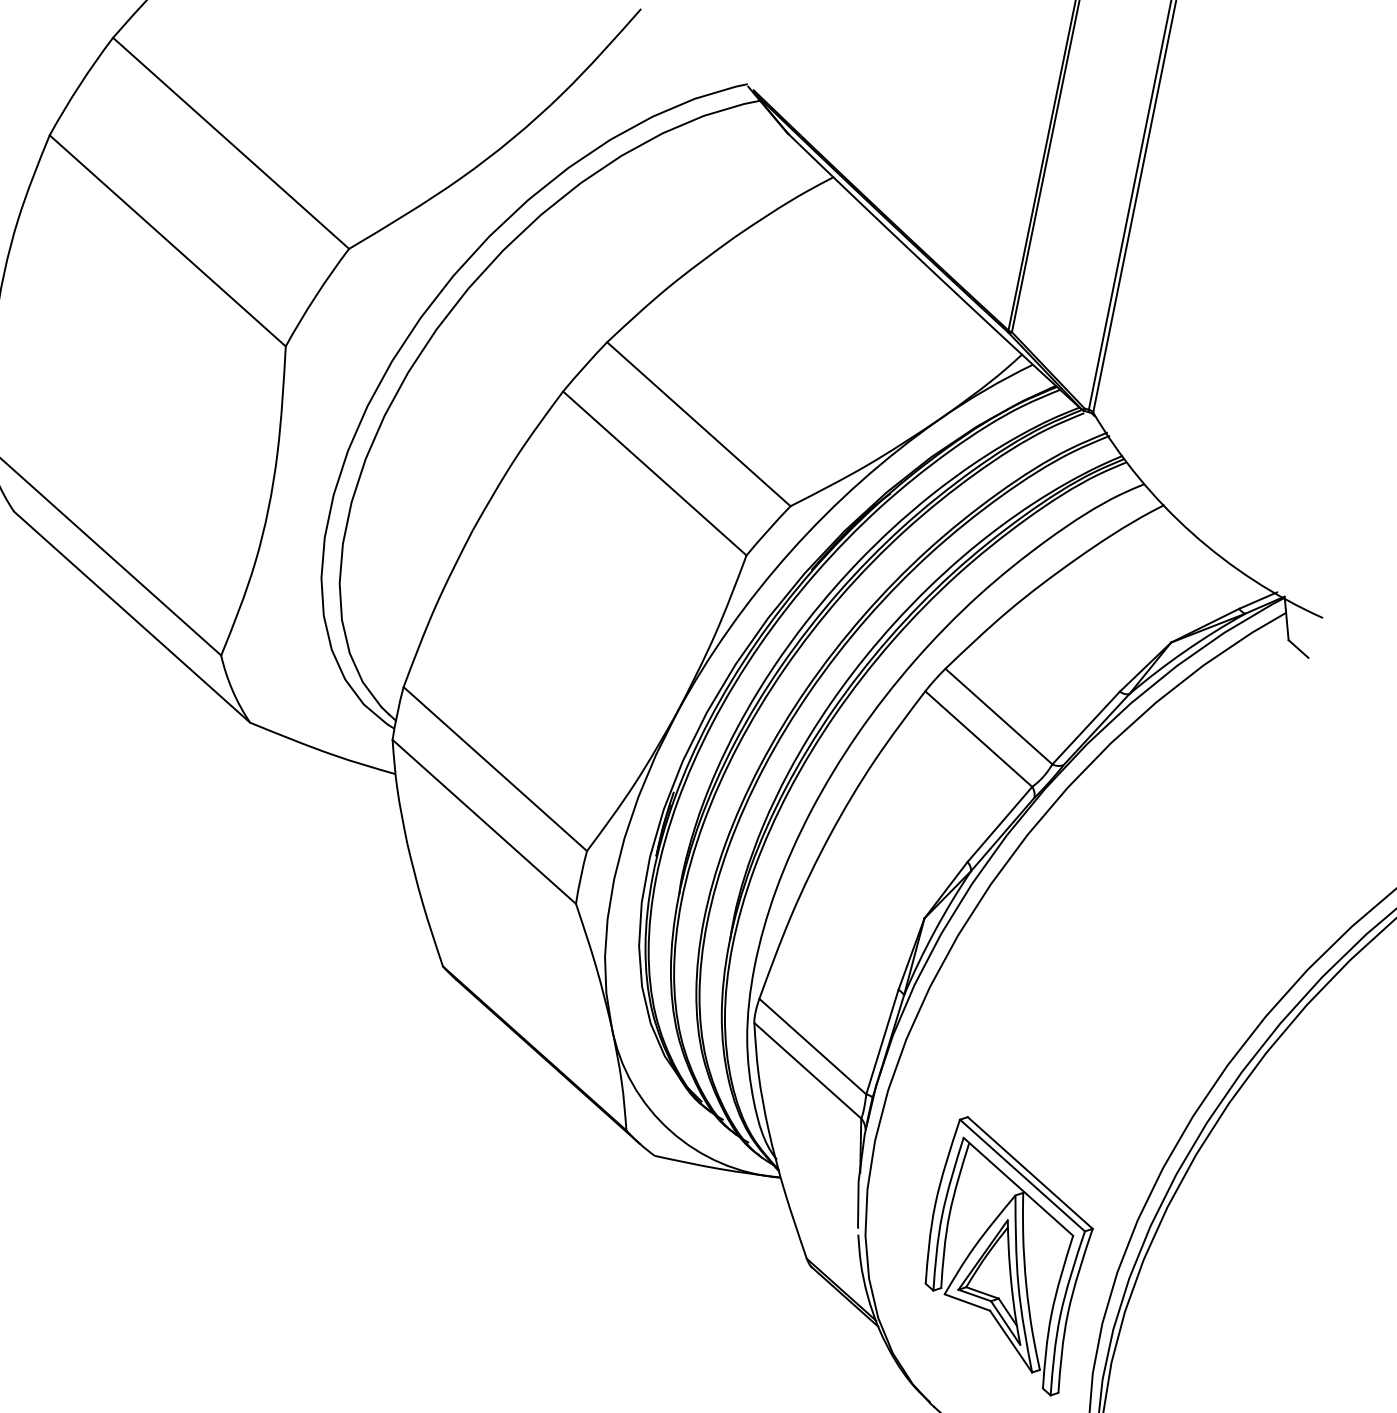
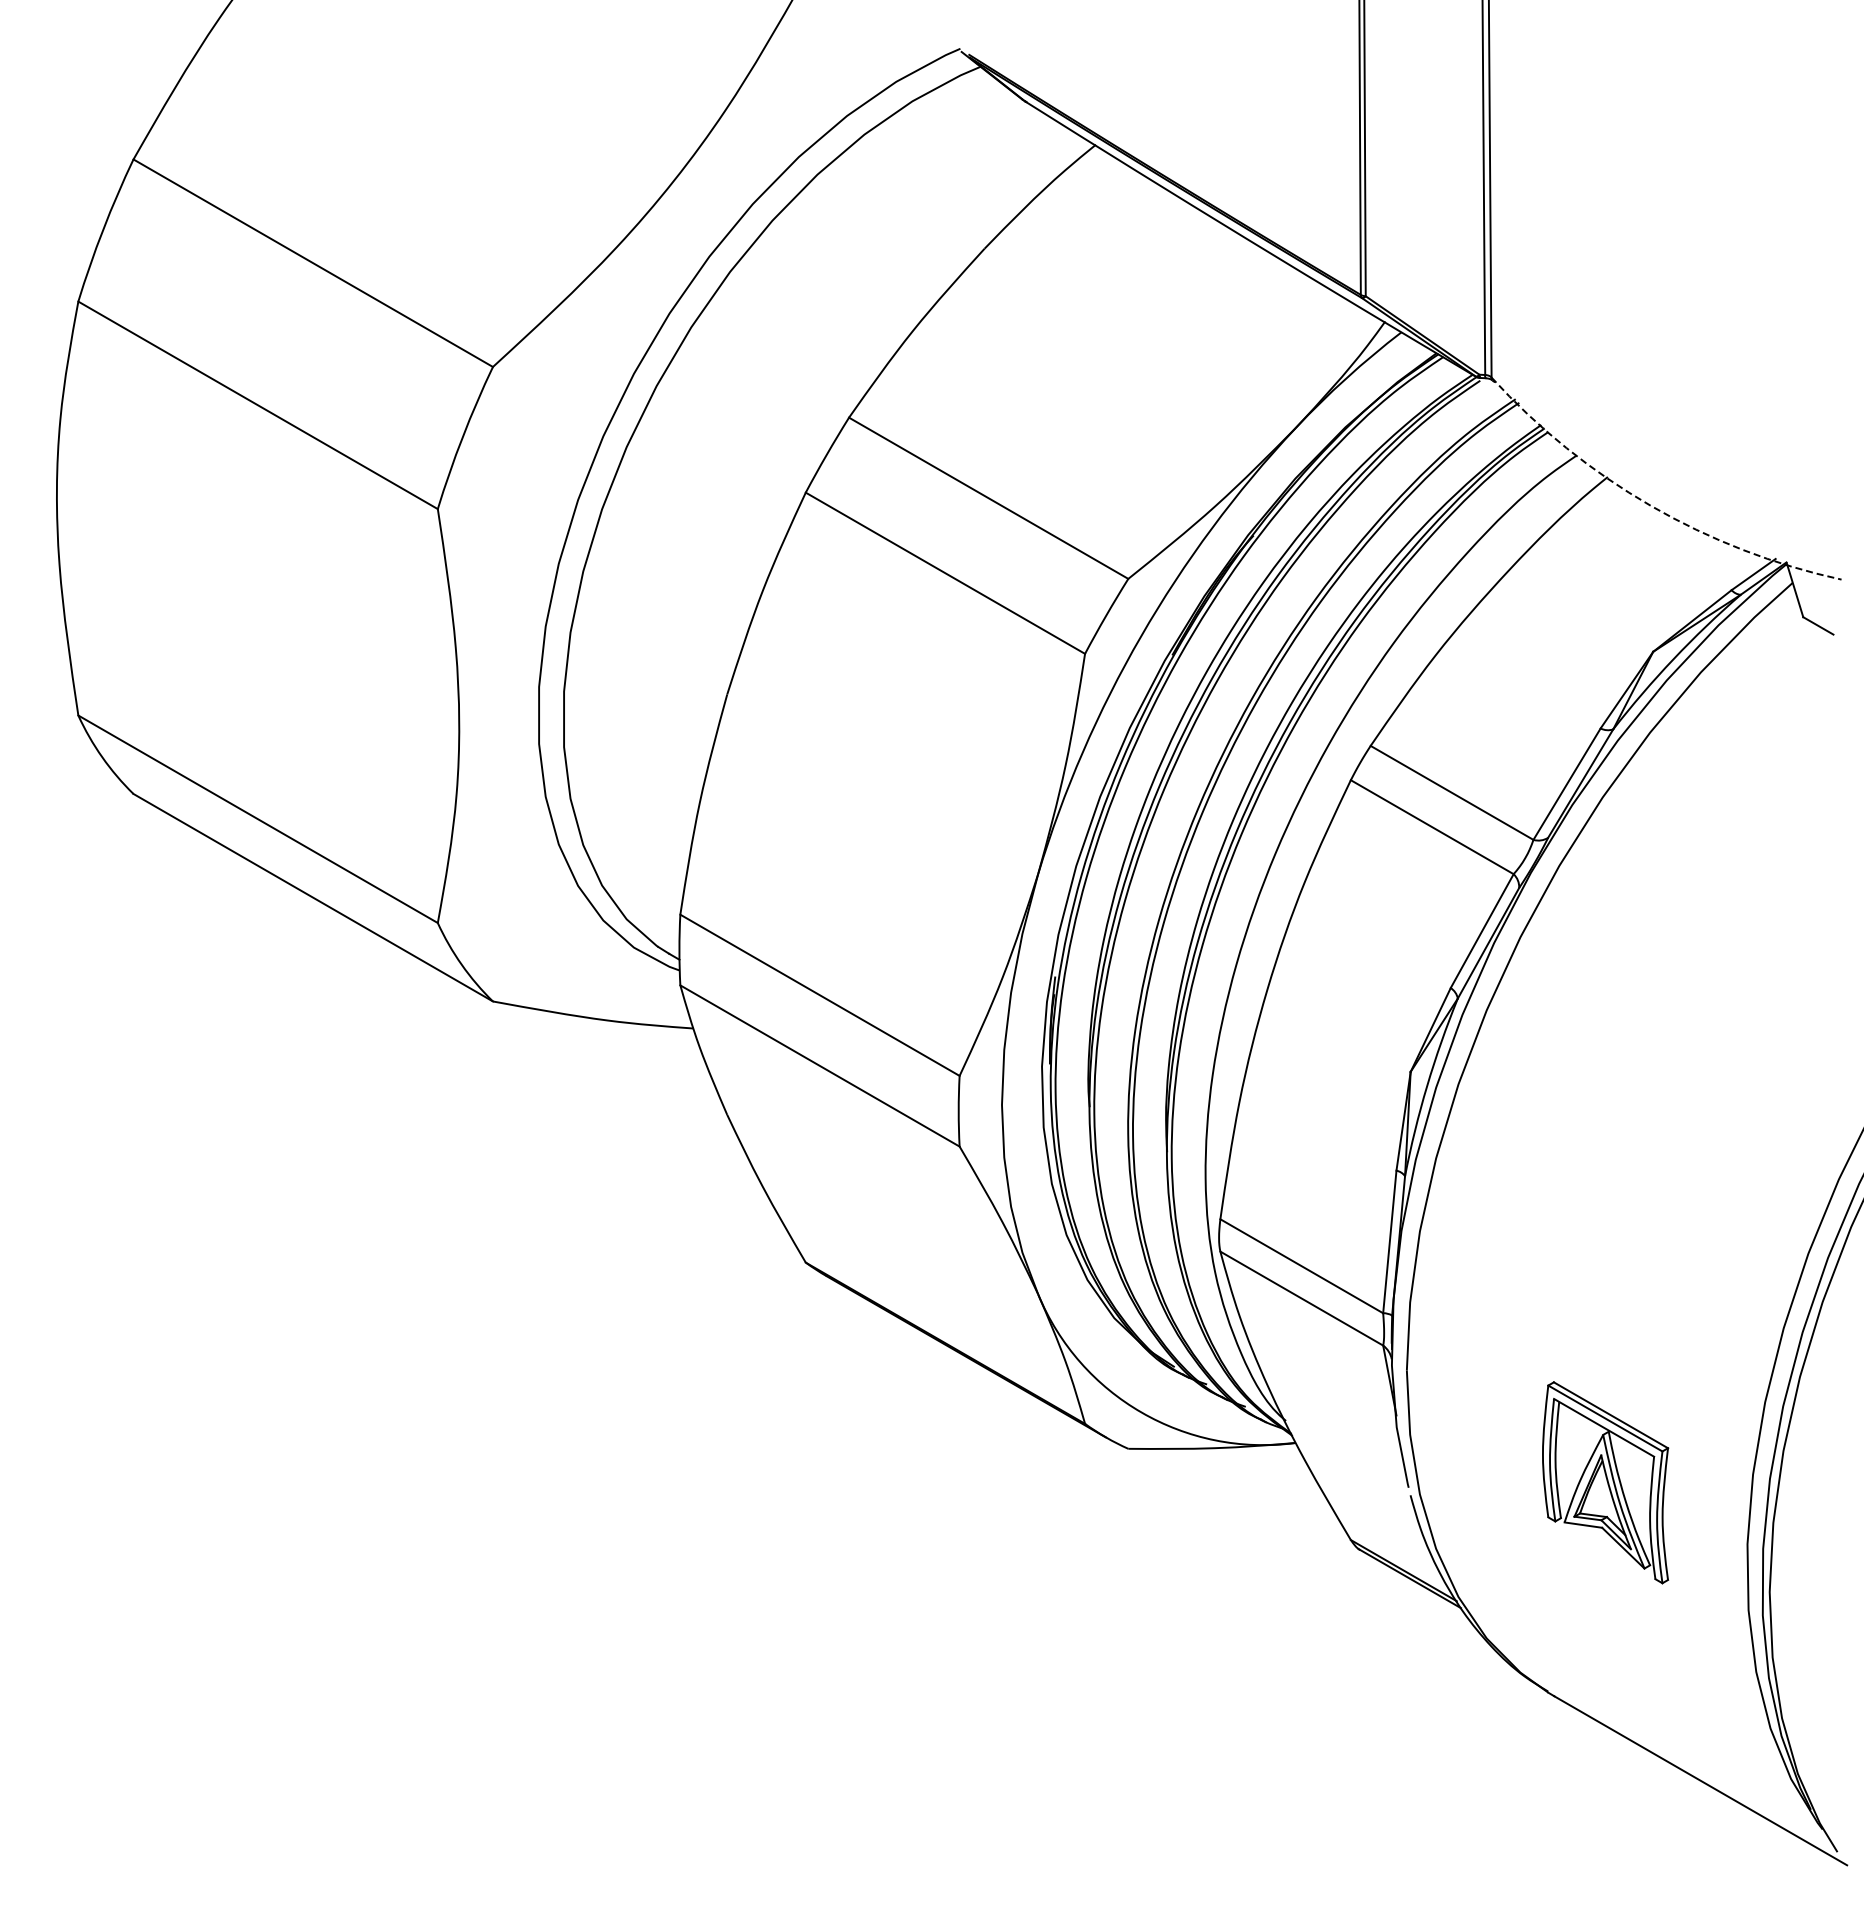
arc: (1191, 532) -> (1650, 505), solid -> dashed
part: (1005, 1255) -> (1605, 1482), size x0.6

